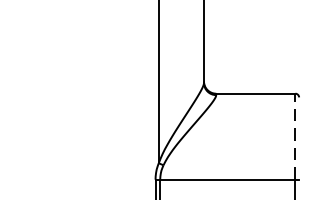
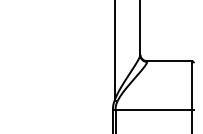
line: (294, 135) -> (191, 84), dashed -> solid

